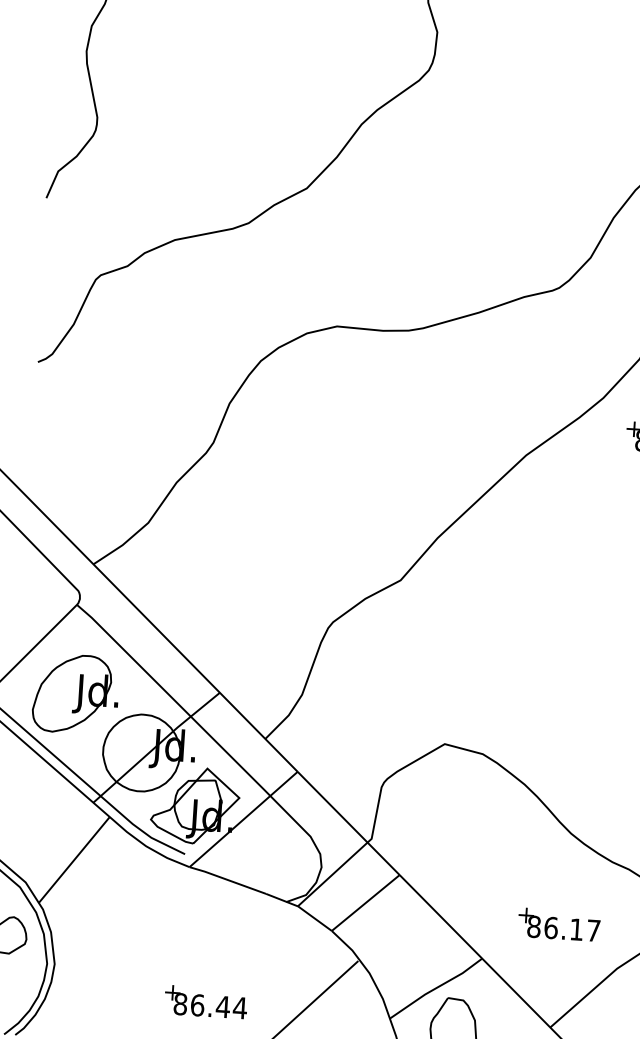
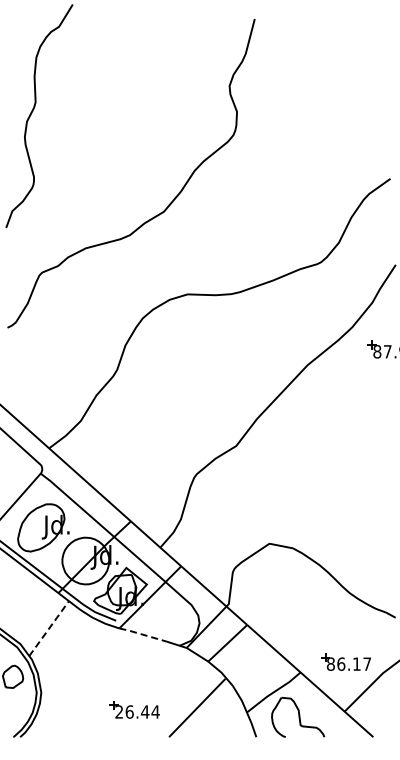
line: (74, 859) -> (49, 628), solid -> dashed
line: (228, 879) -> (143, 634), solid -> dashed
part: (558, 924) -> (345, 661), moved
text: (180, 1003) -> (119, 711), 86.44 -> 26.44

